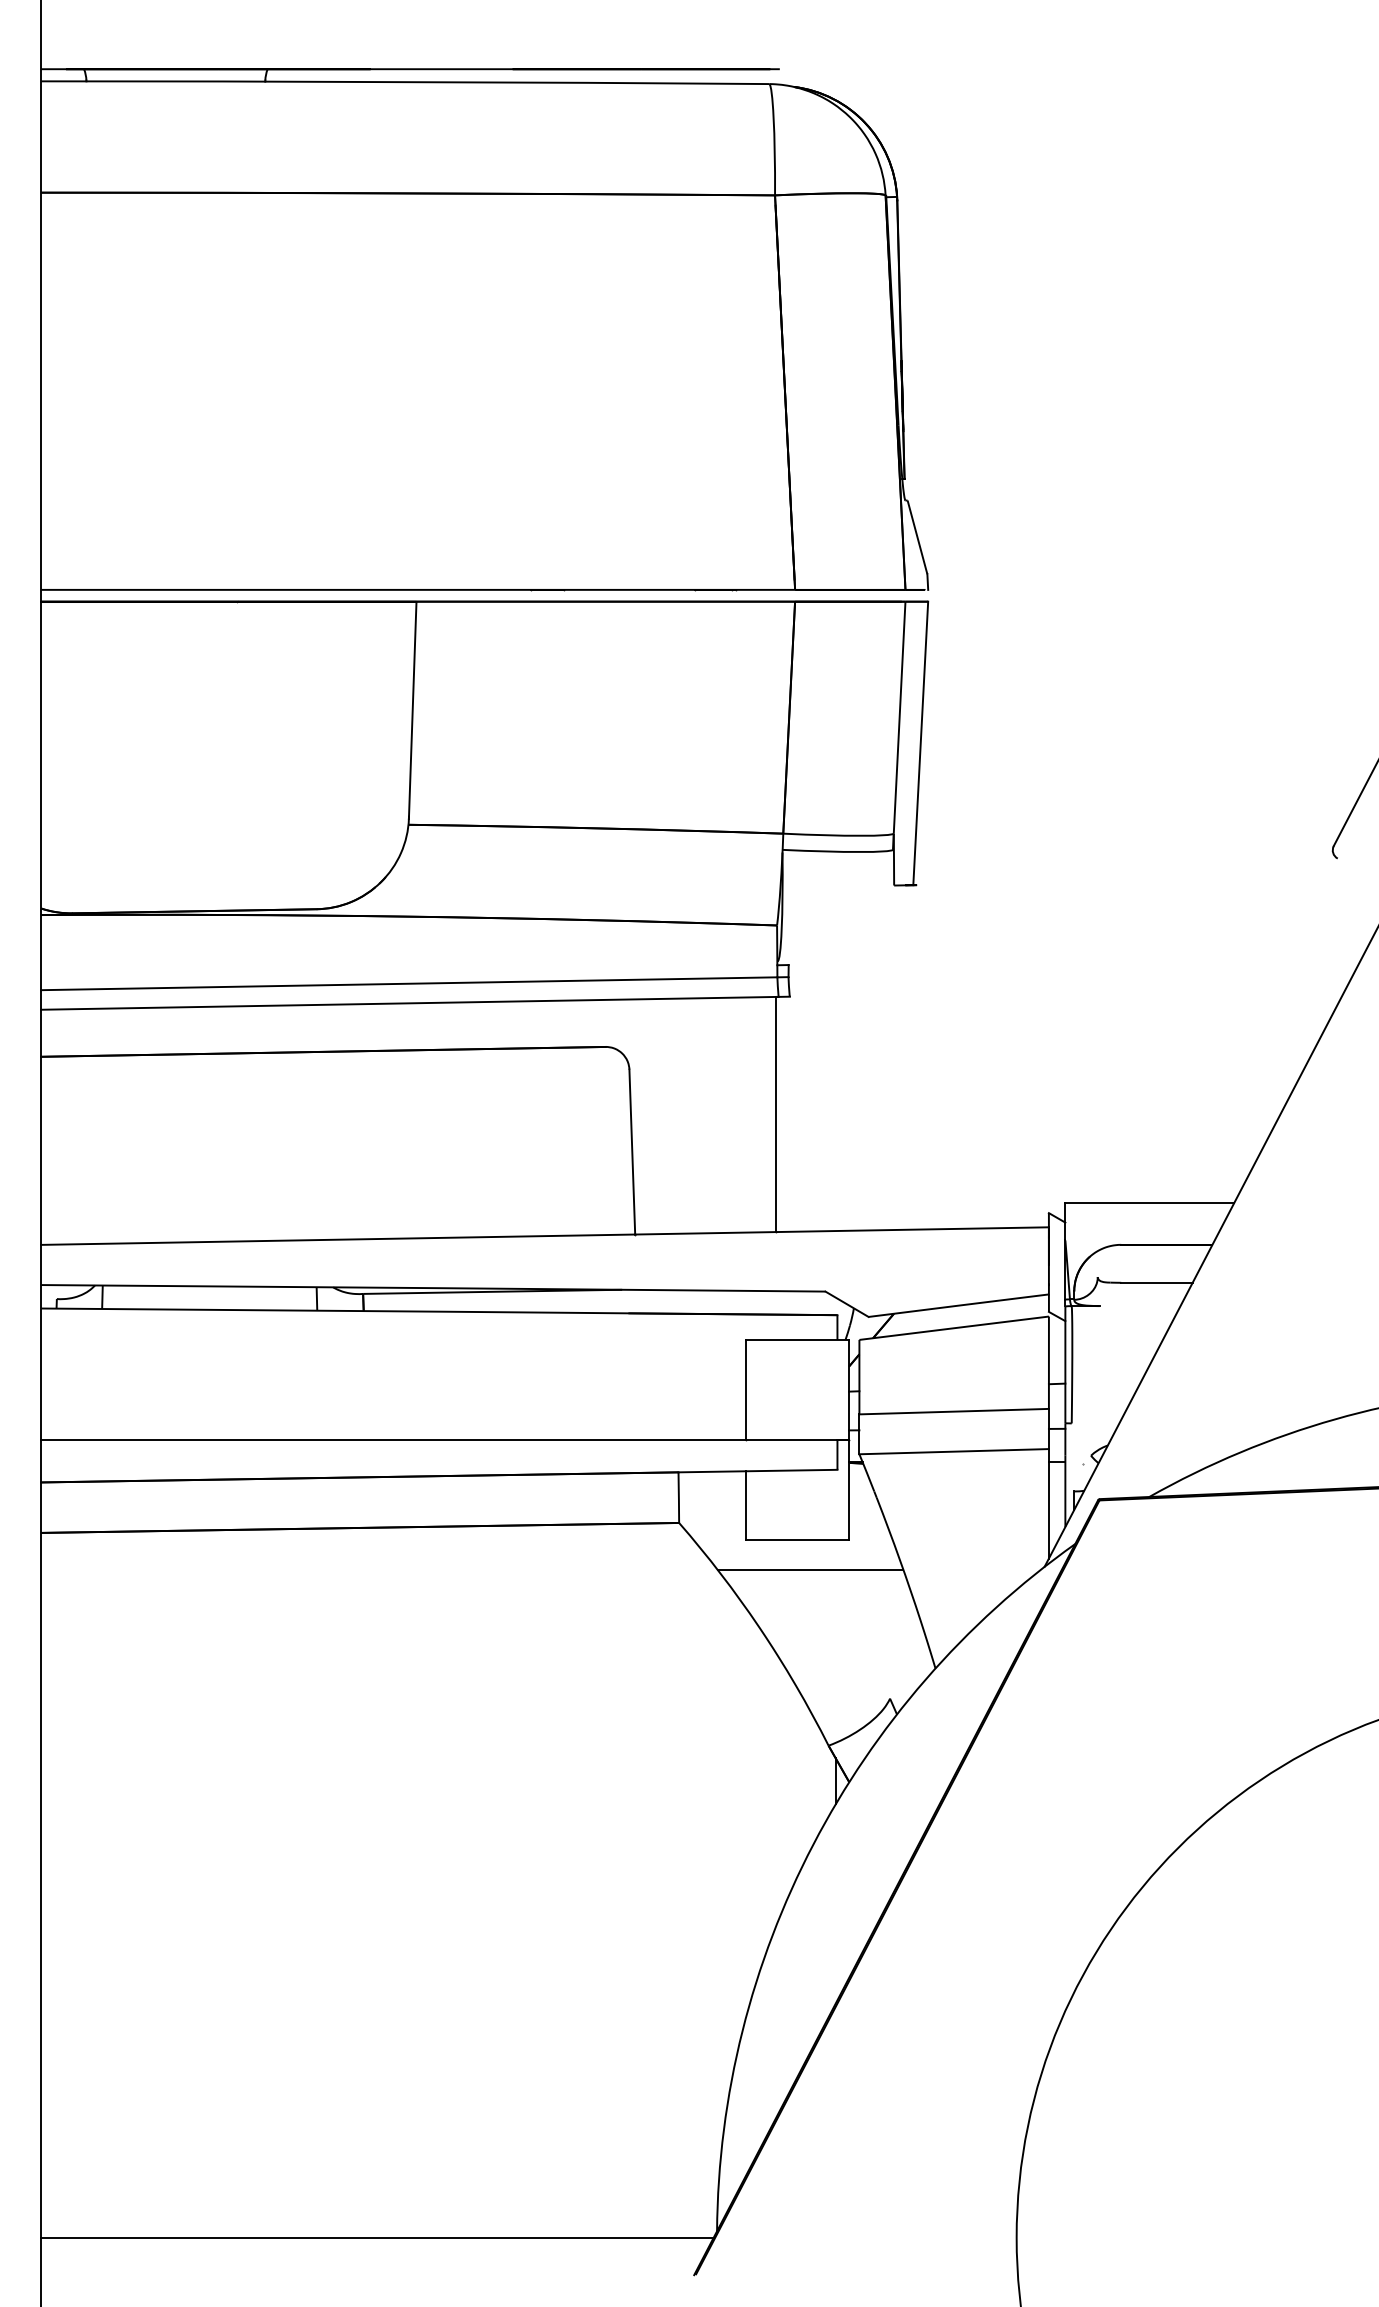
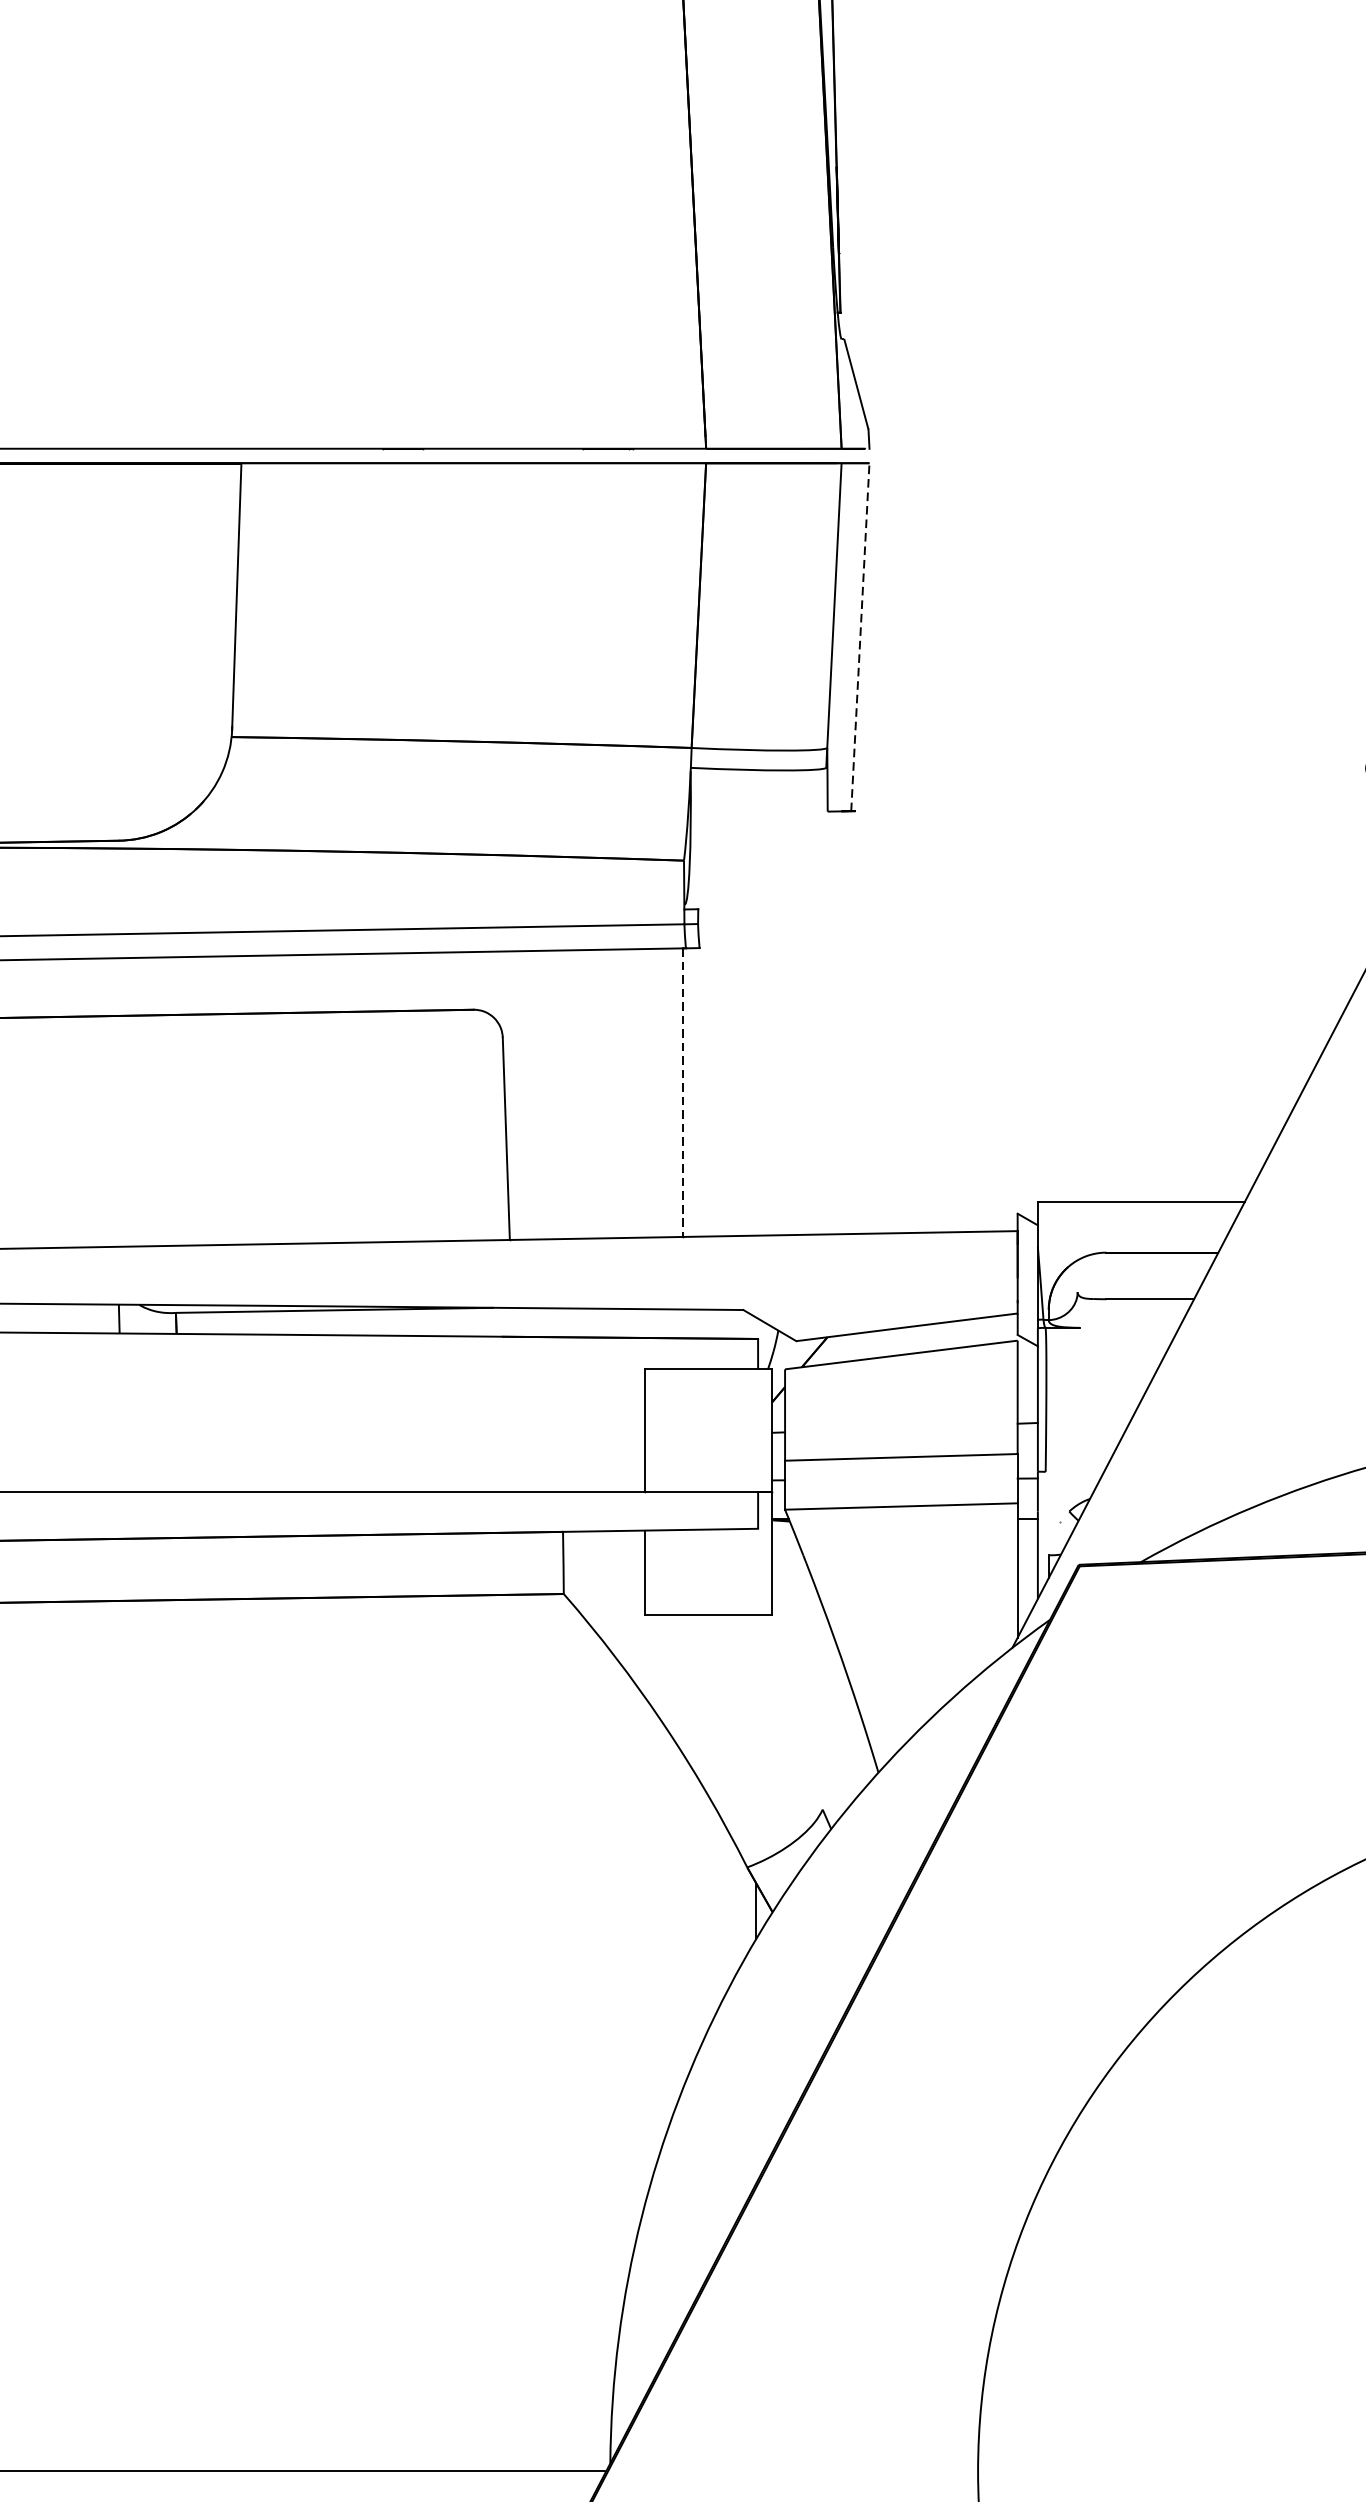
line: (920, 743) -> (860, 637), solid -> dashed
line: (776, 1114) -> (683, 1092), solid -> dashed
line: (810, 1569) -> (725, 1651), removed

